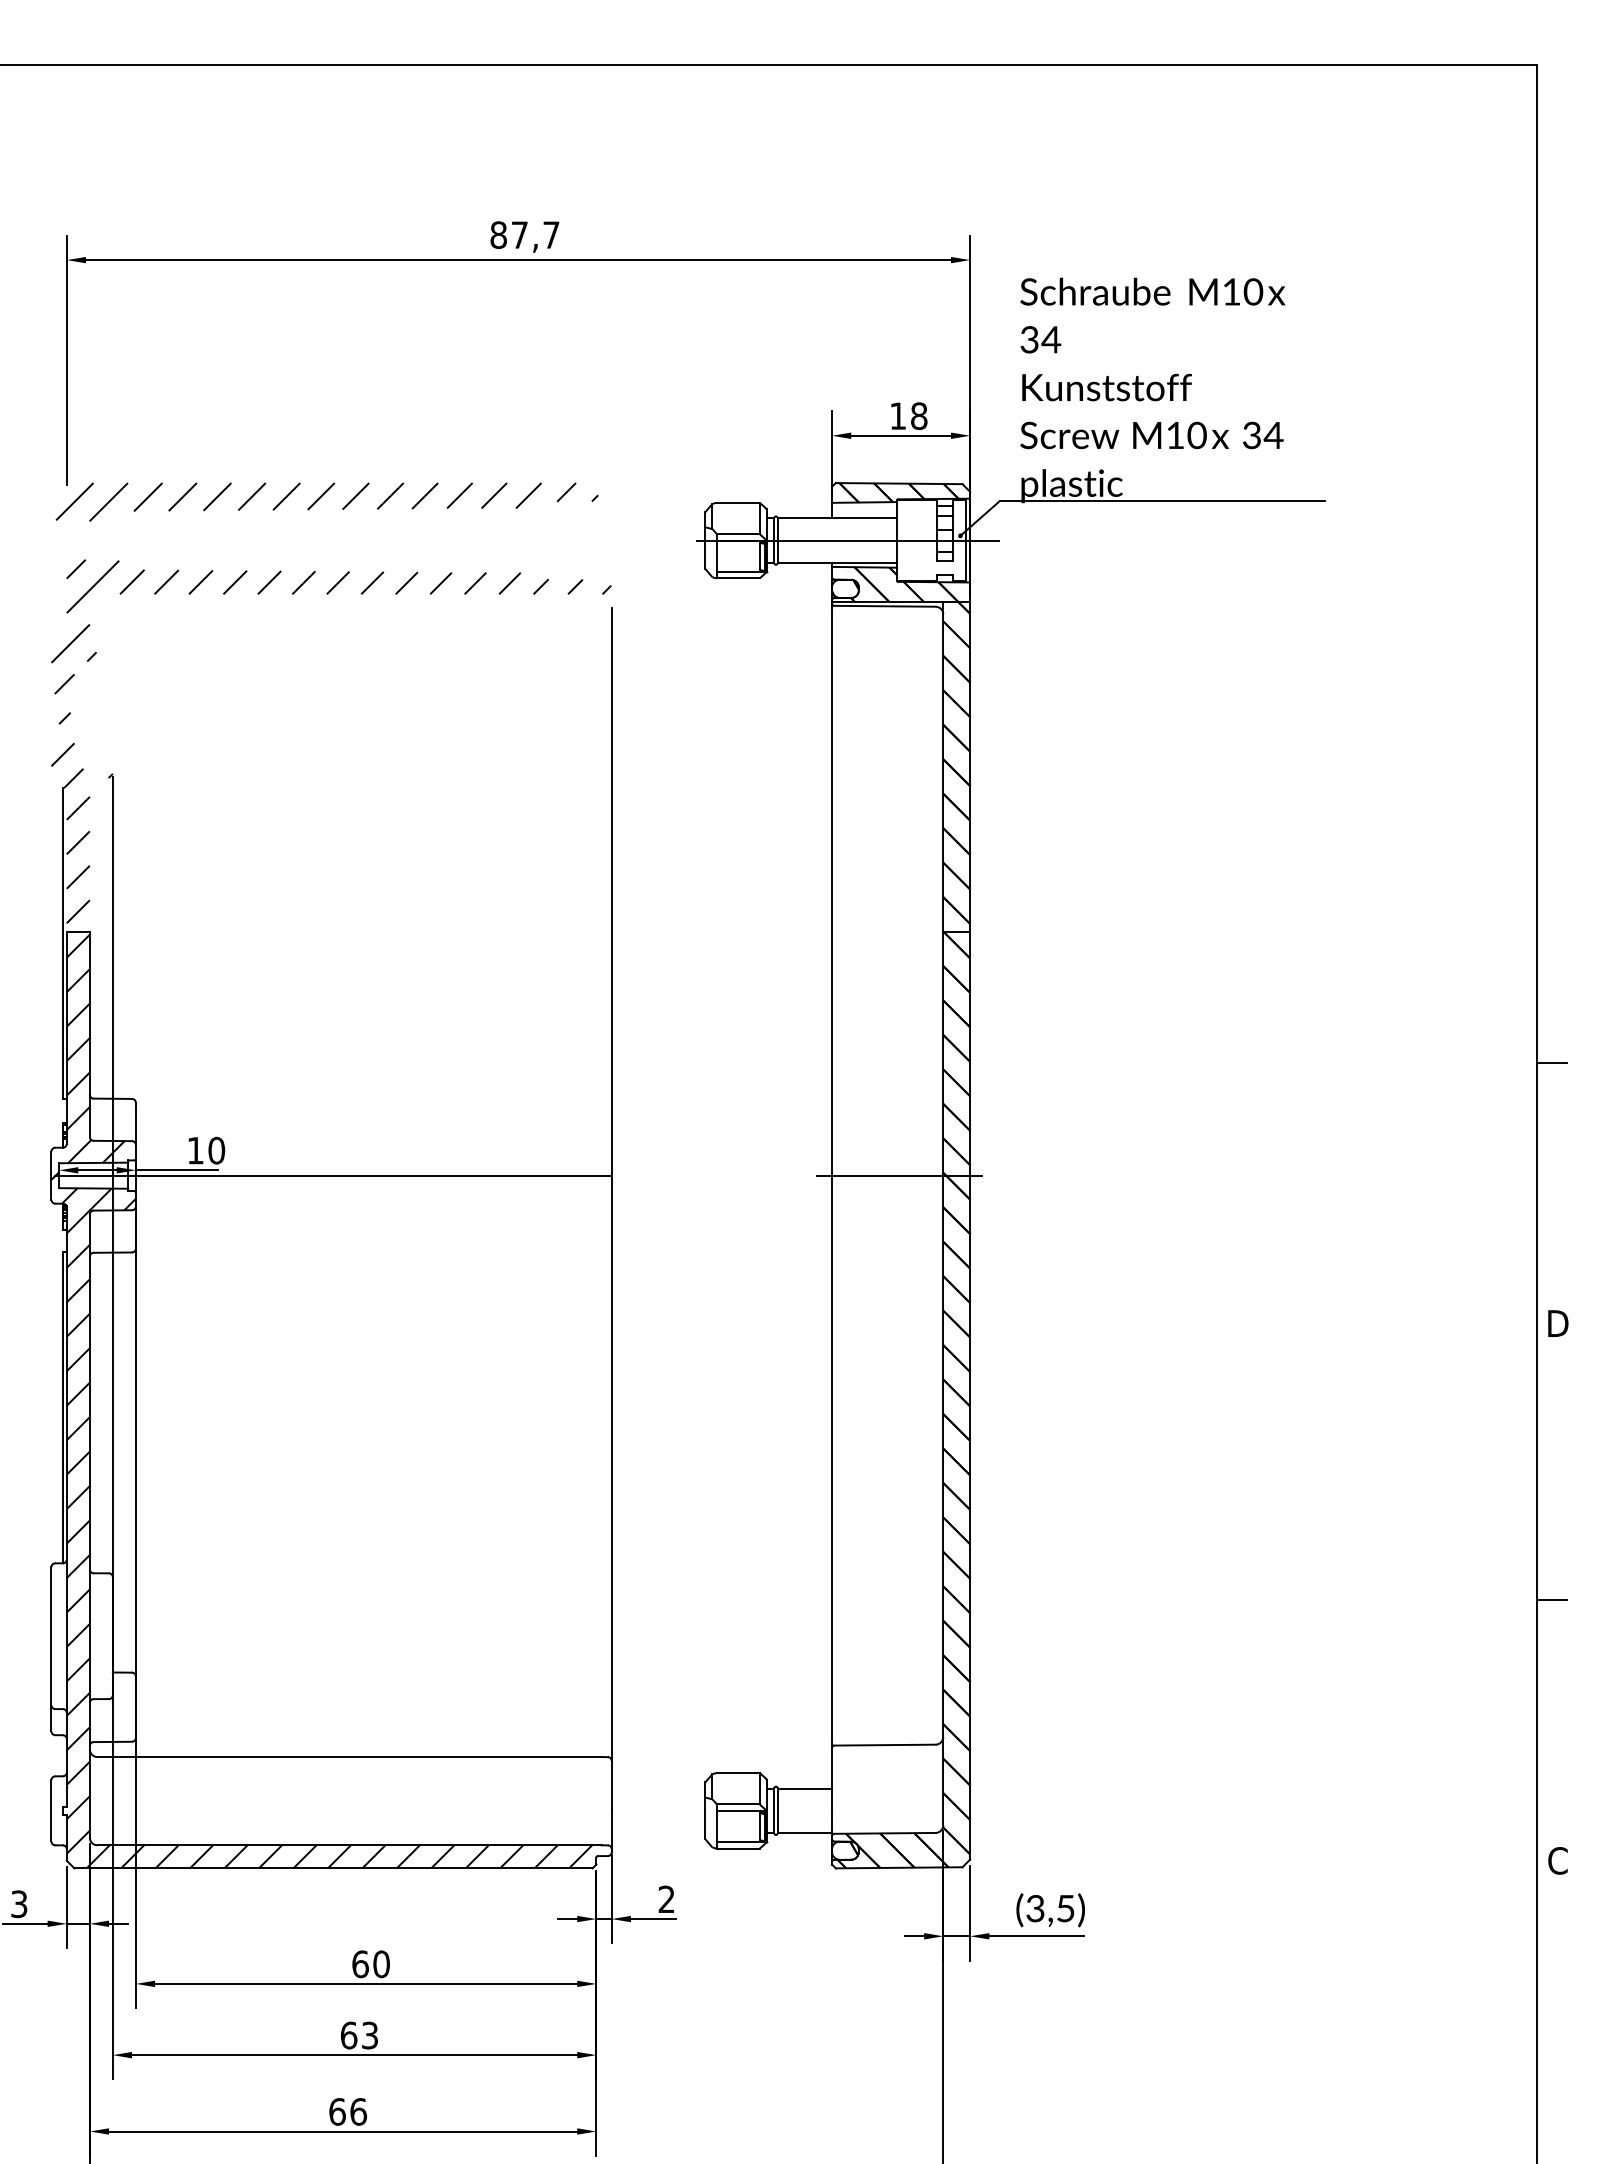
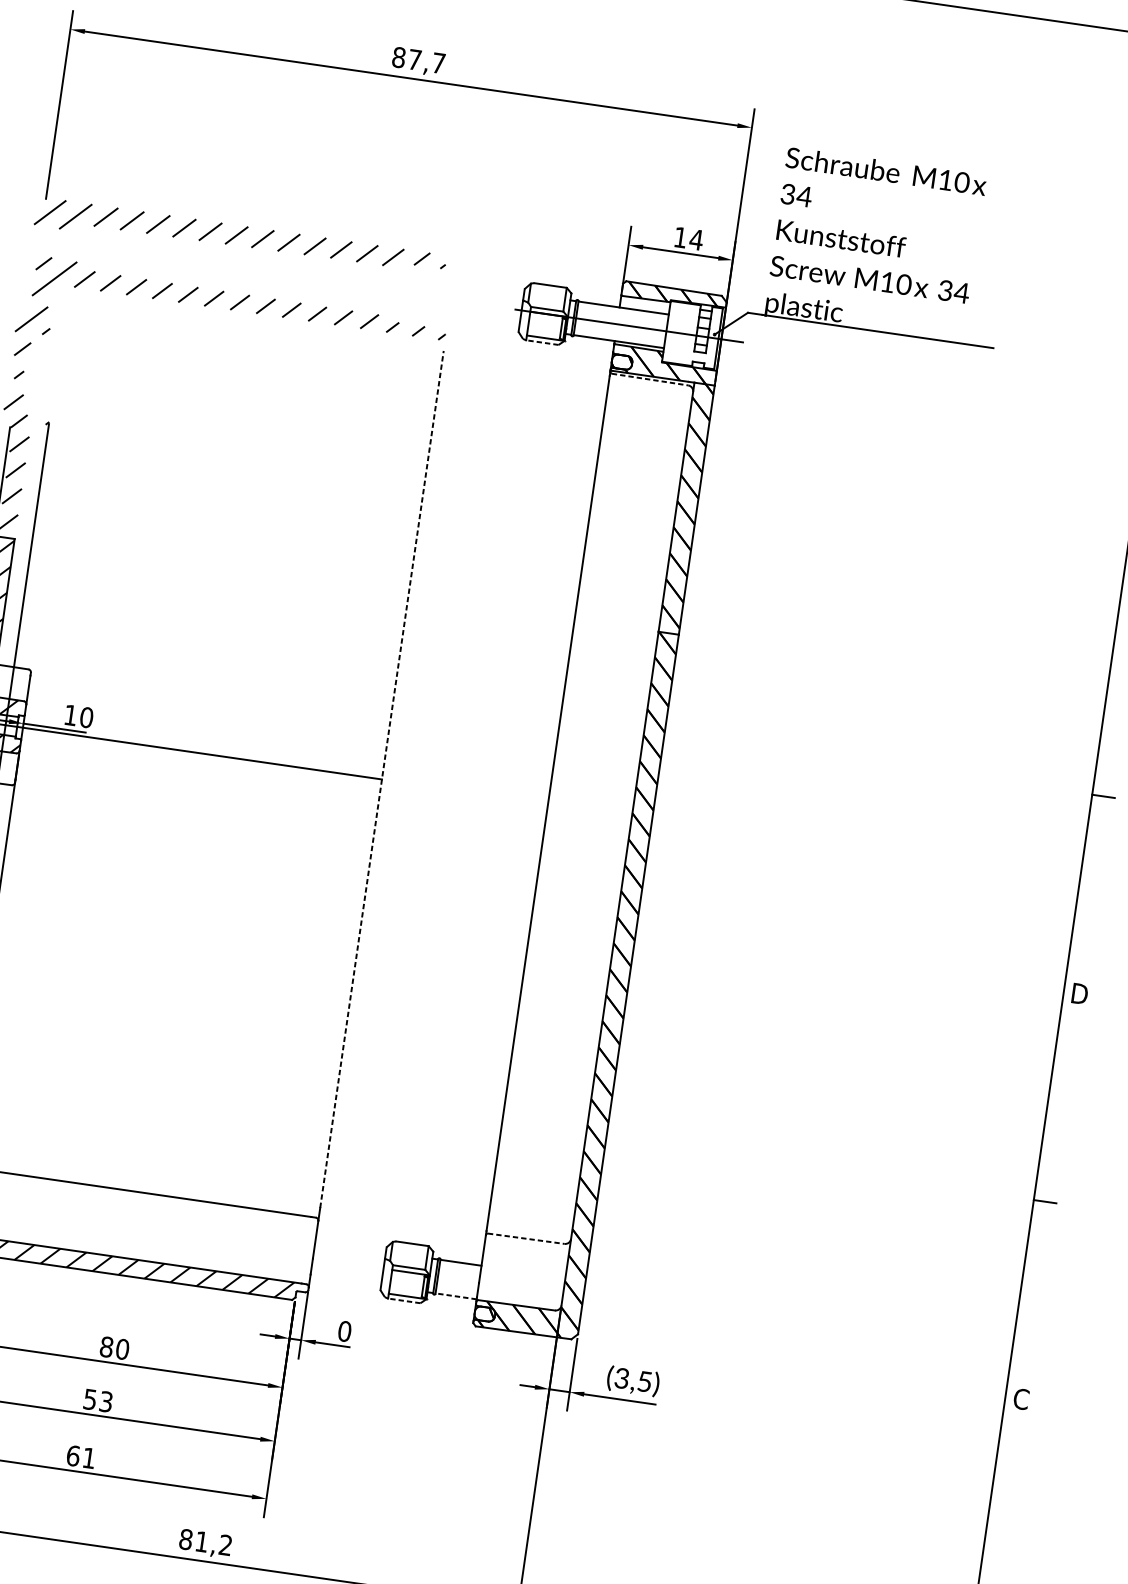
text: (918, 416) -> (695, 240), 18 -> 14
line: (737, 578) -> (541, 342), solid -> dashed
line: (885, 606) -> (650, 379), solid -> dashed
line: (611, 1175) -> (381, 779), solid -> dashed
line: (898, 1175) -> (598, 810), removed
line: (885, 1745) -> (526, 1239), solid -> dashed
line: (804, 1833) -> (455, 1296), solid -> dashed
line: (737, 1848) -> (403, 1300), solid -> dashed
text: (666, 1899) -> (344, 1331), 2 -> 0
text: (360, 1964) -> (106, 1347), 60 -> 80
text: (348, 2035) -> (89, 1399), 63 -> 53
text: (358, 2111) -> (89, 1457), 66 -> 61

